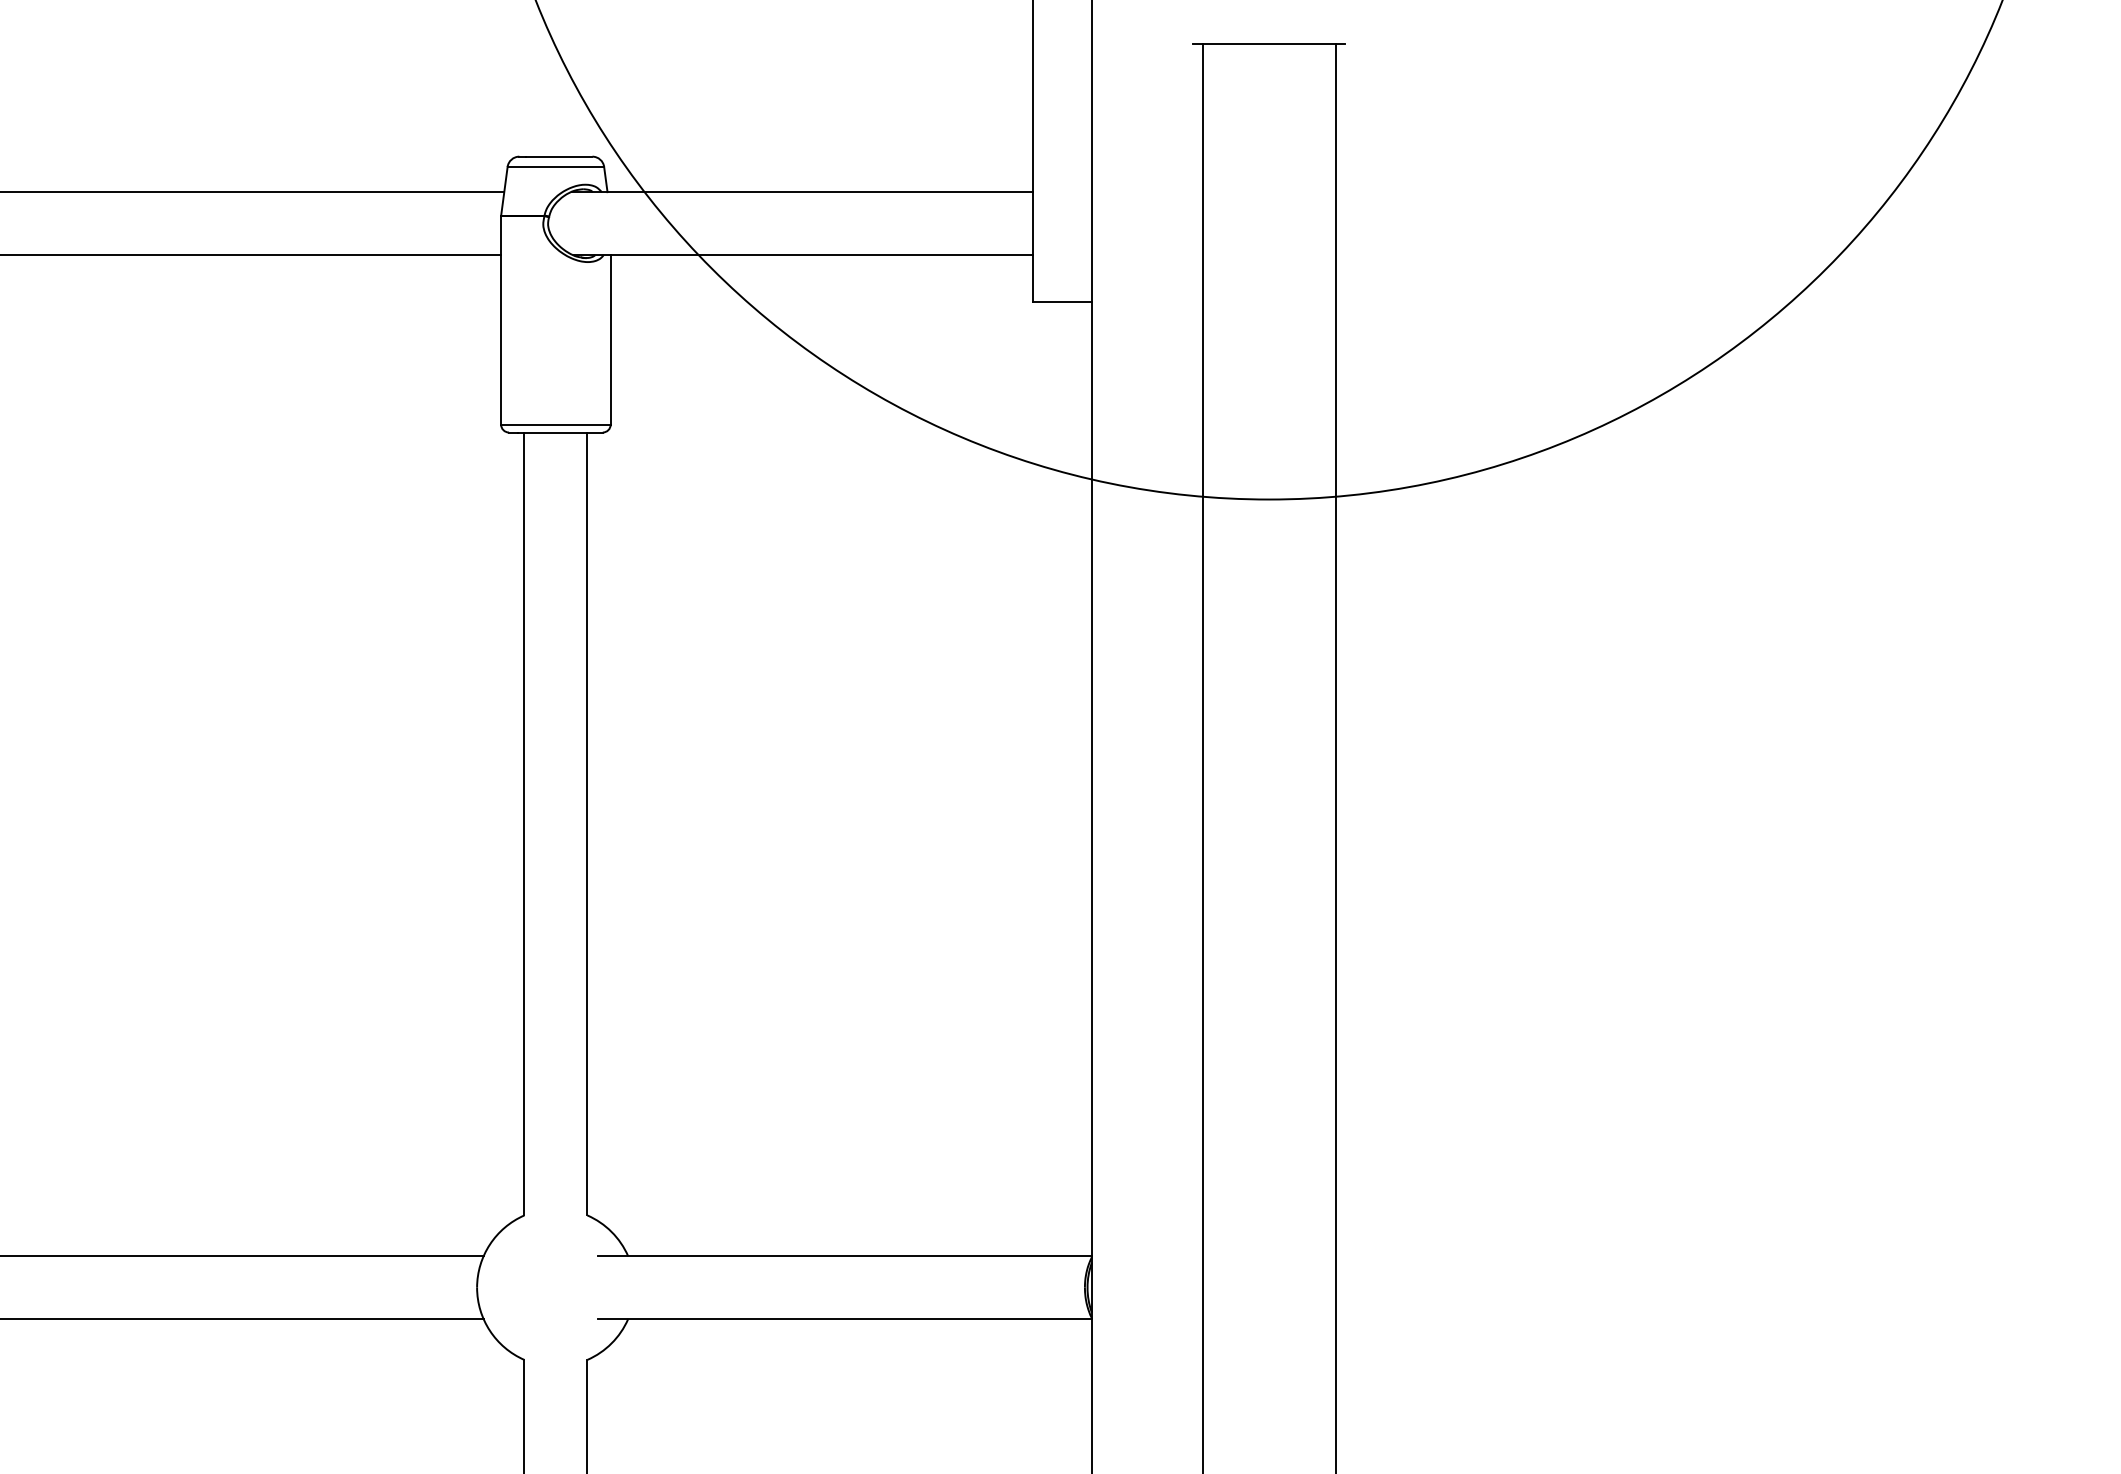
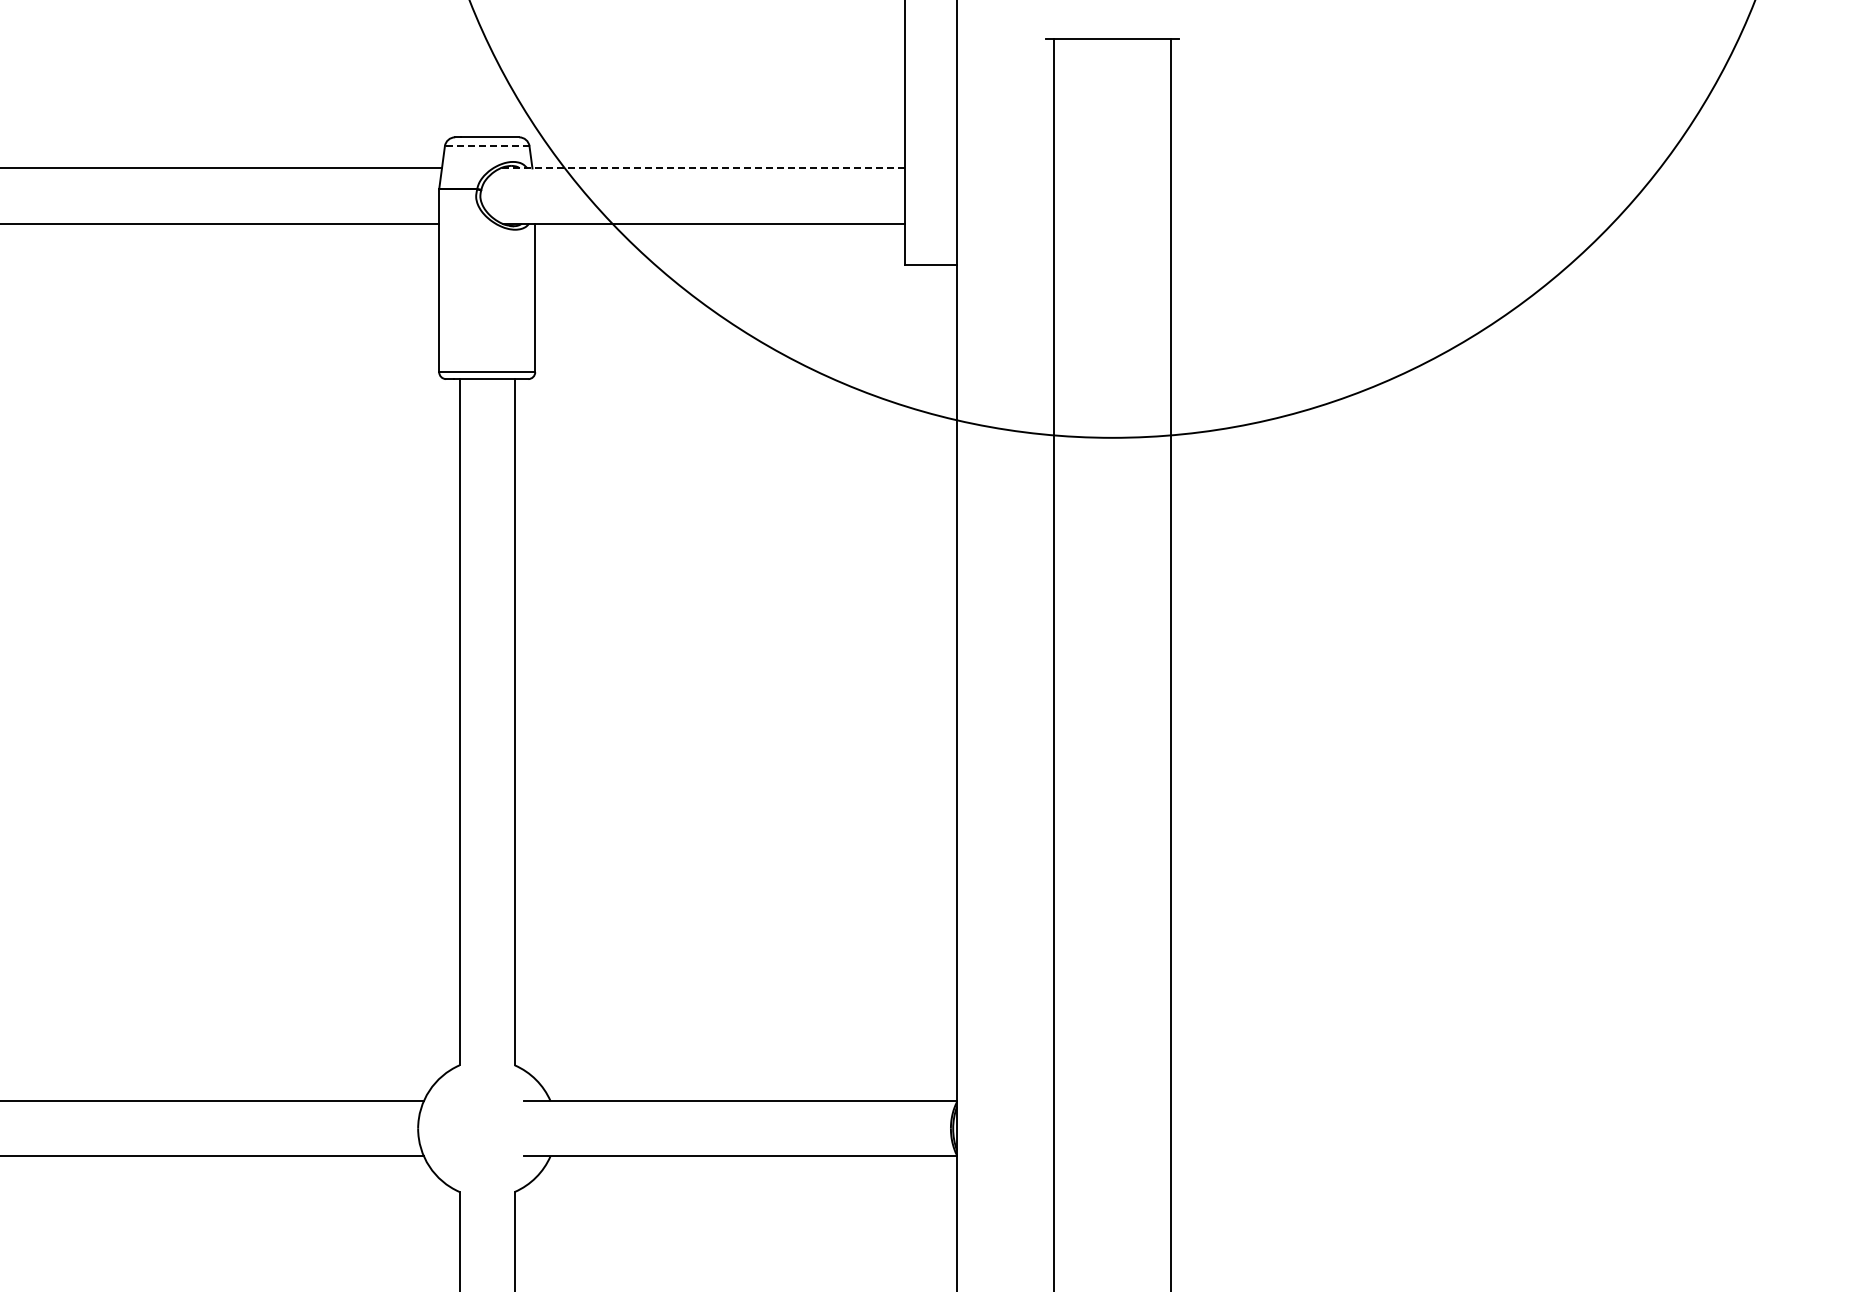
line: (555, 167) -> (486, 146), solid -> dashed
line: (801, 192) -> (702, 168), solid -> dashed

